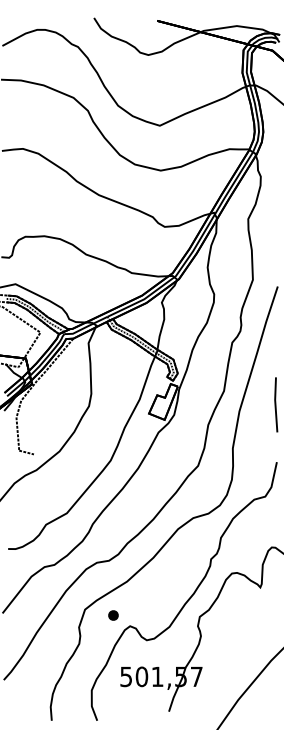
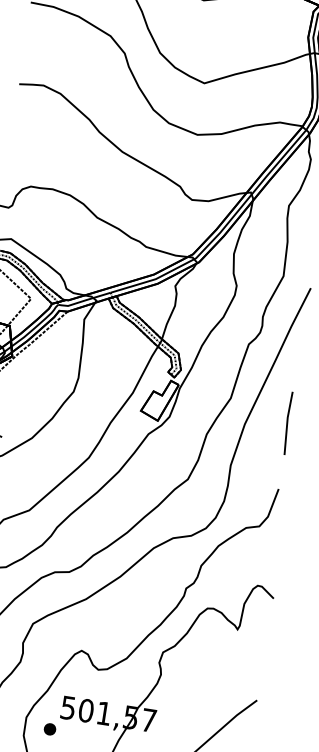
part: (113, 615) -> (50, 729), moved

